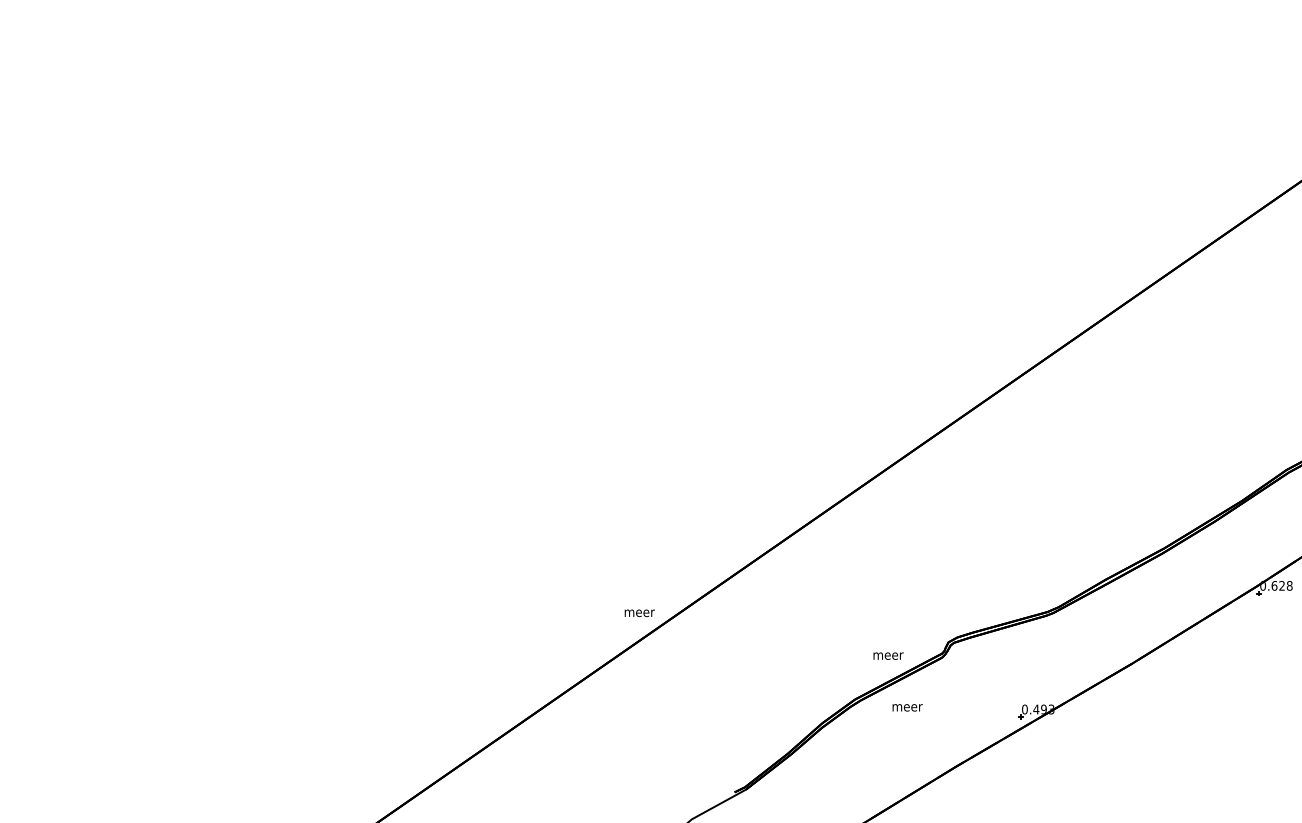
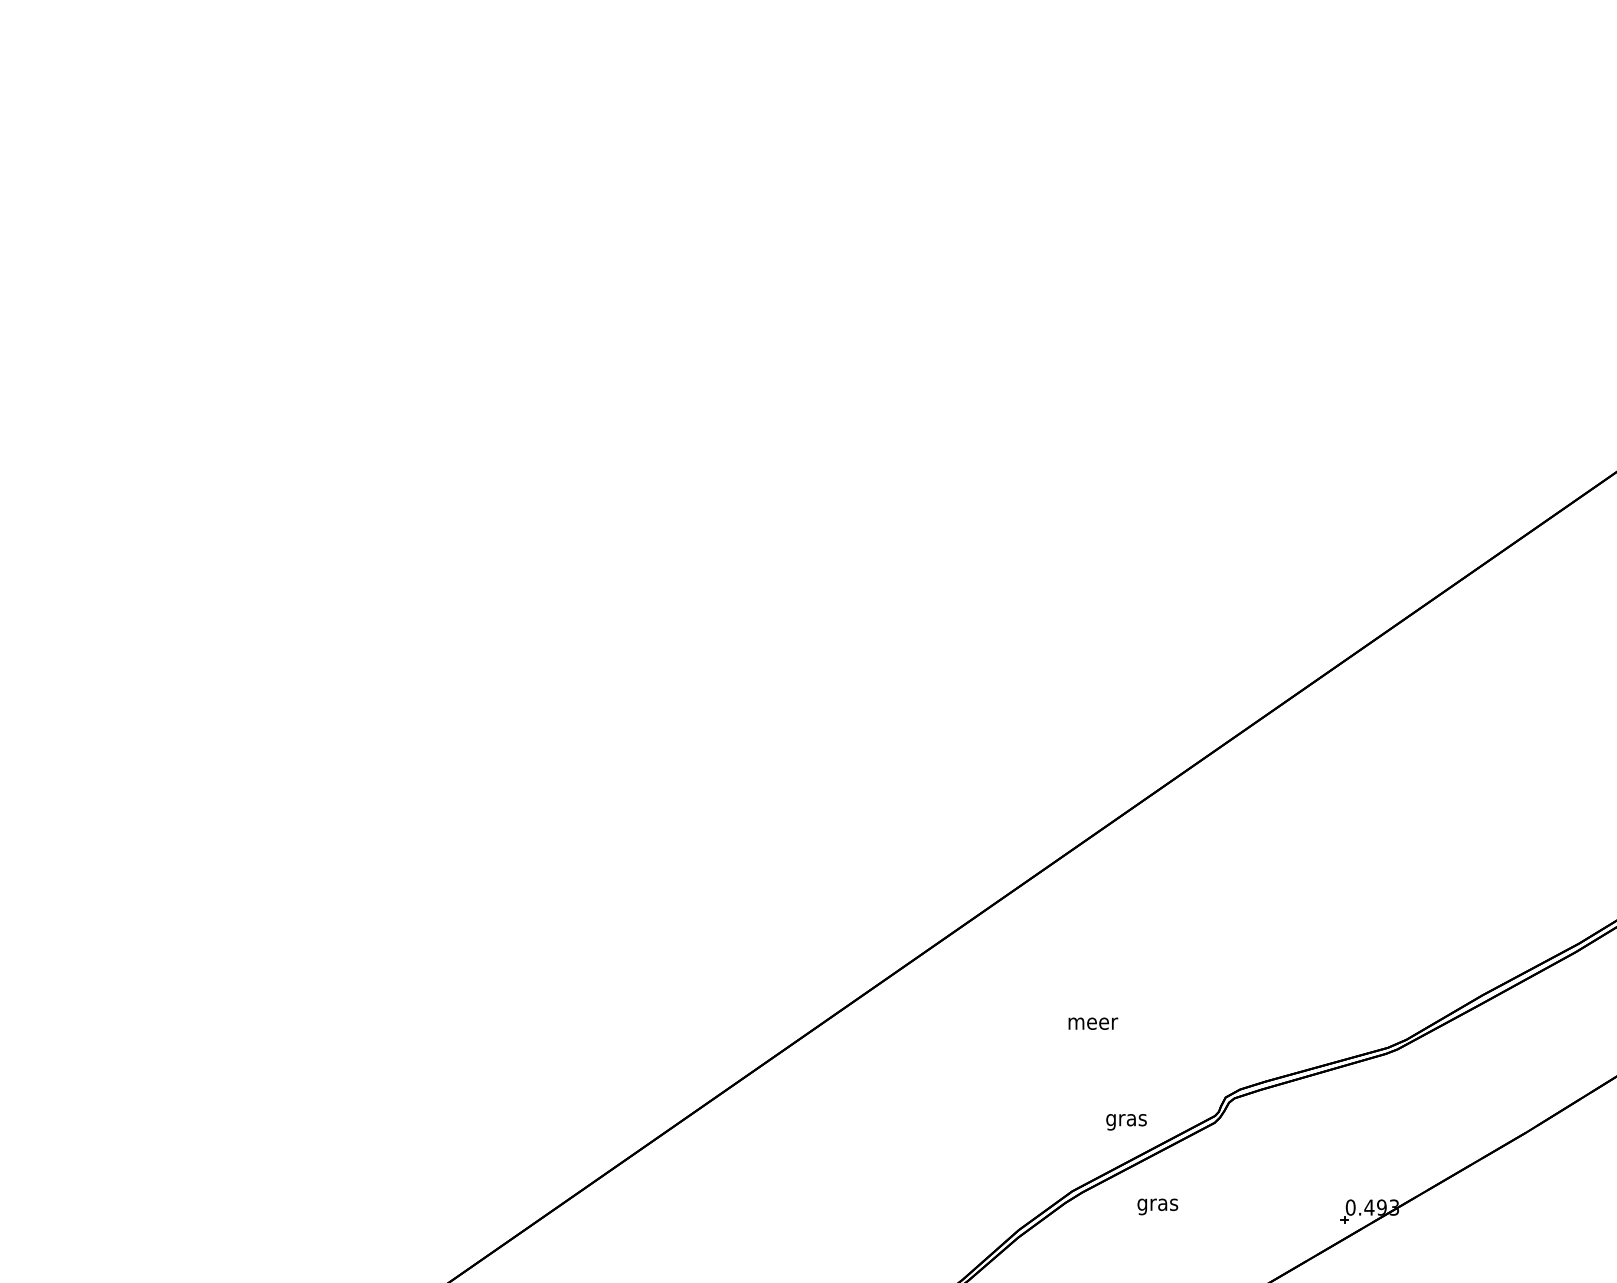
text: (639, 613) -> (1092, 1024), moved
text: (888, 657) -> (1127, 1122), meer -> gras
text: (907, 709) -> (1158, 1207), meer -> gras

